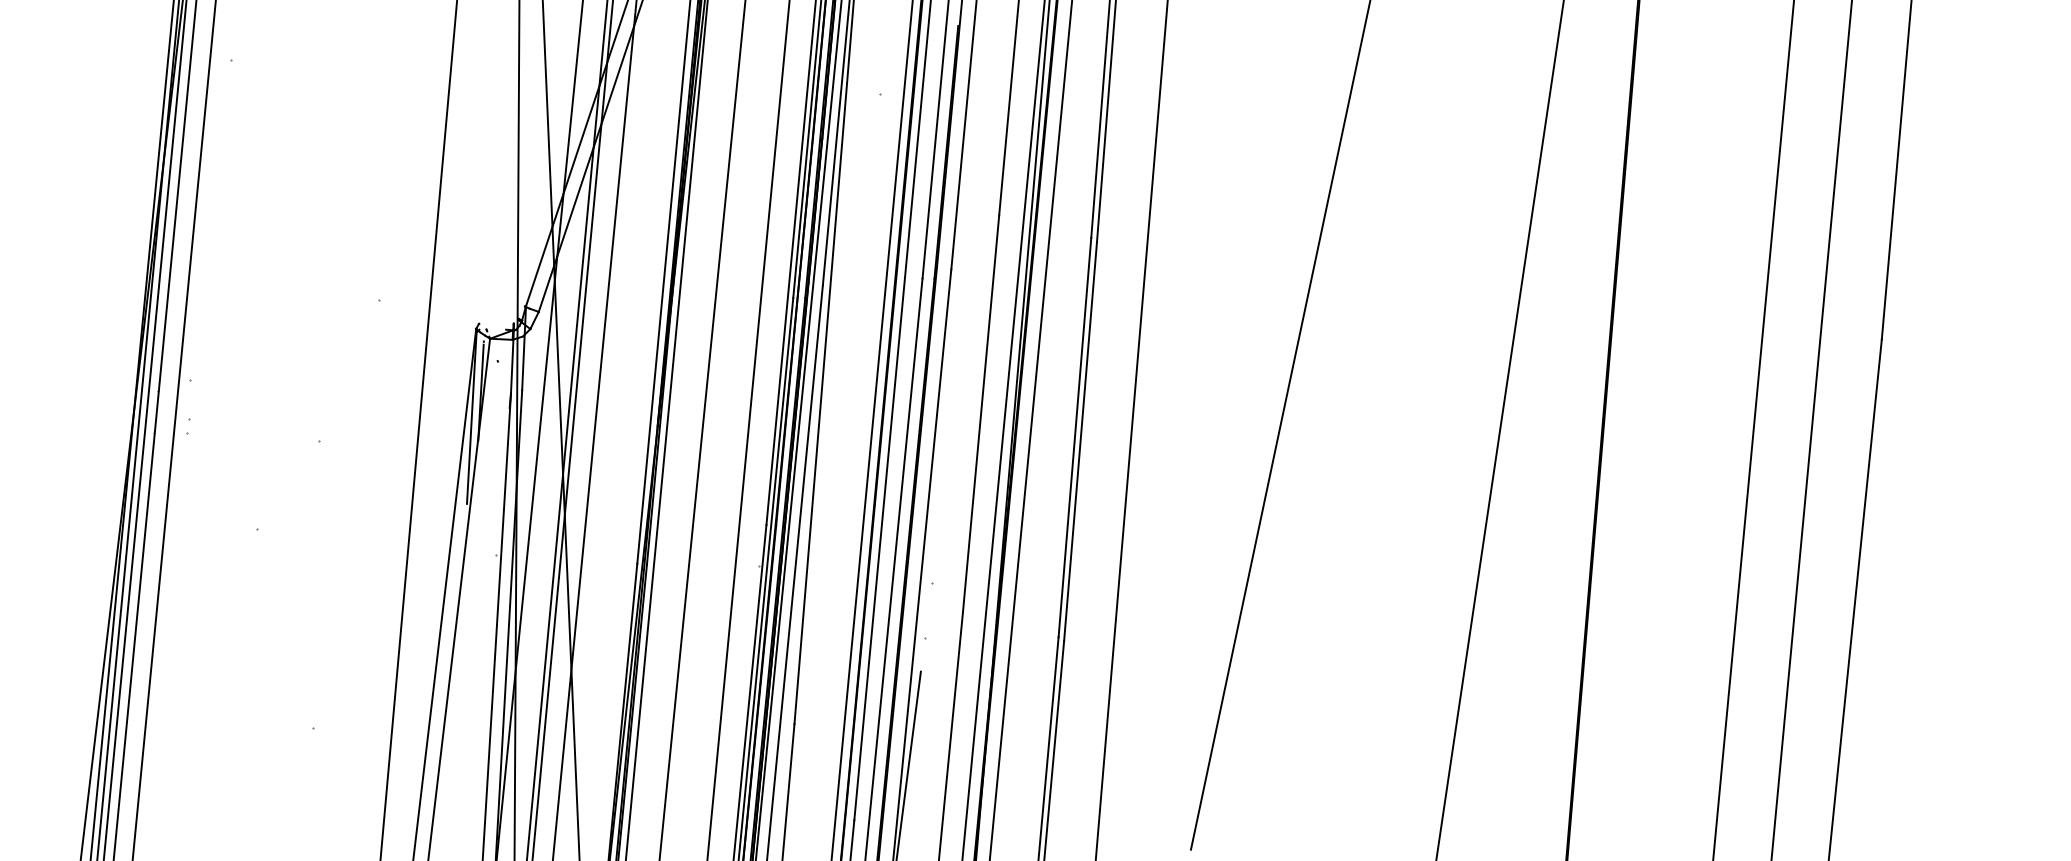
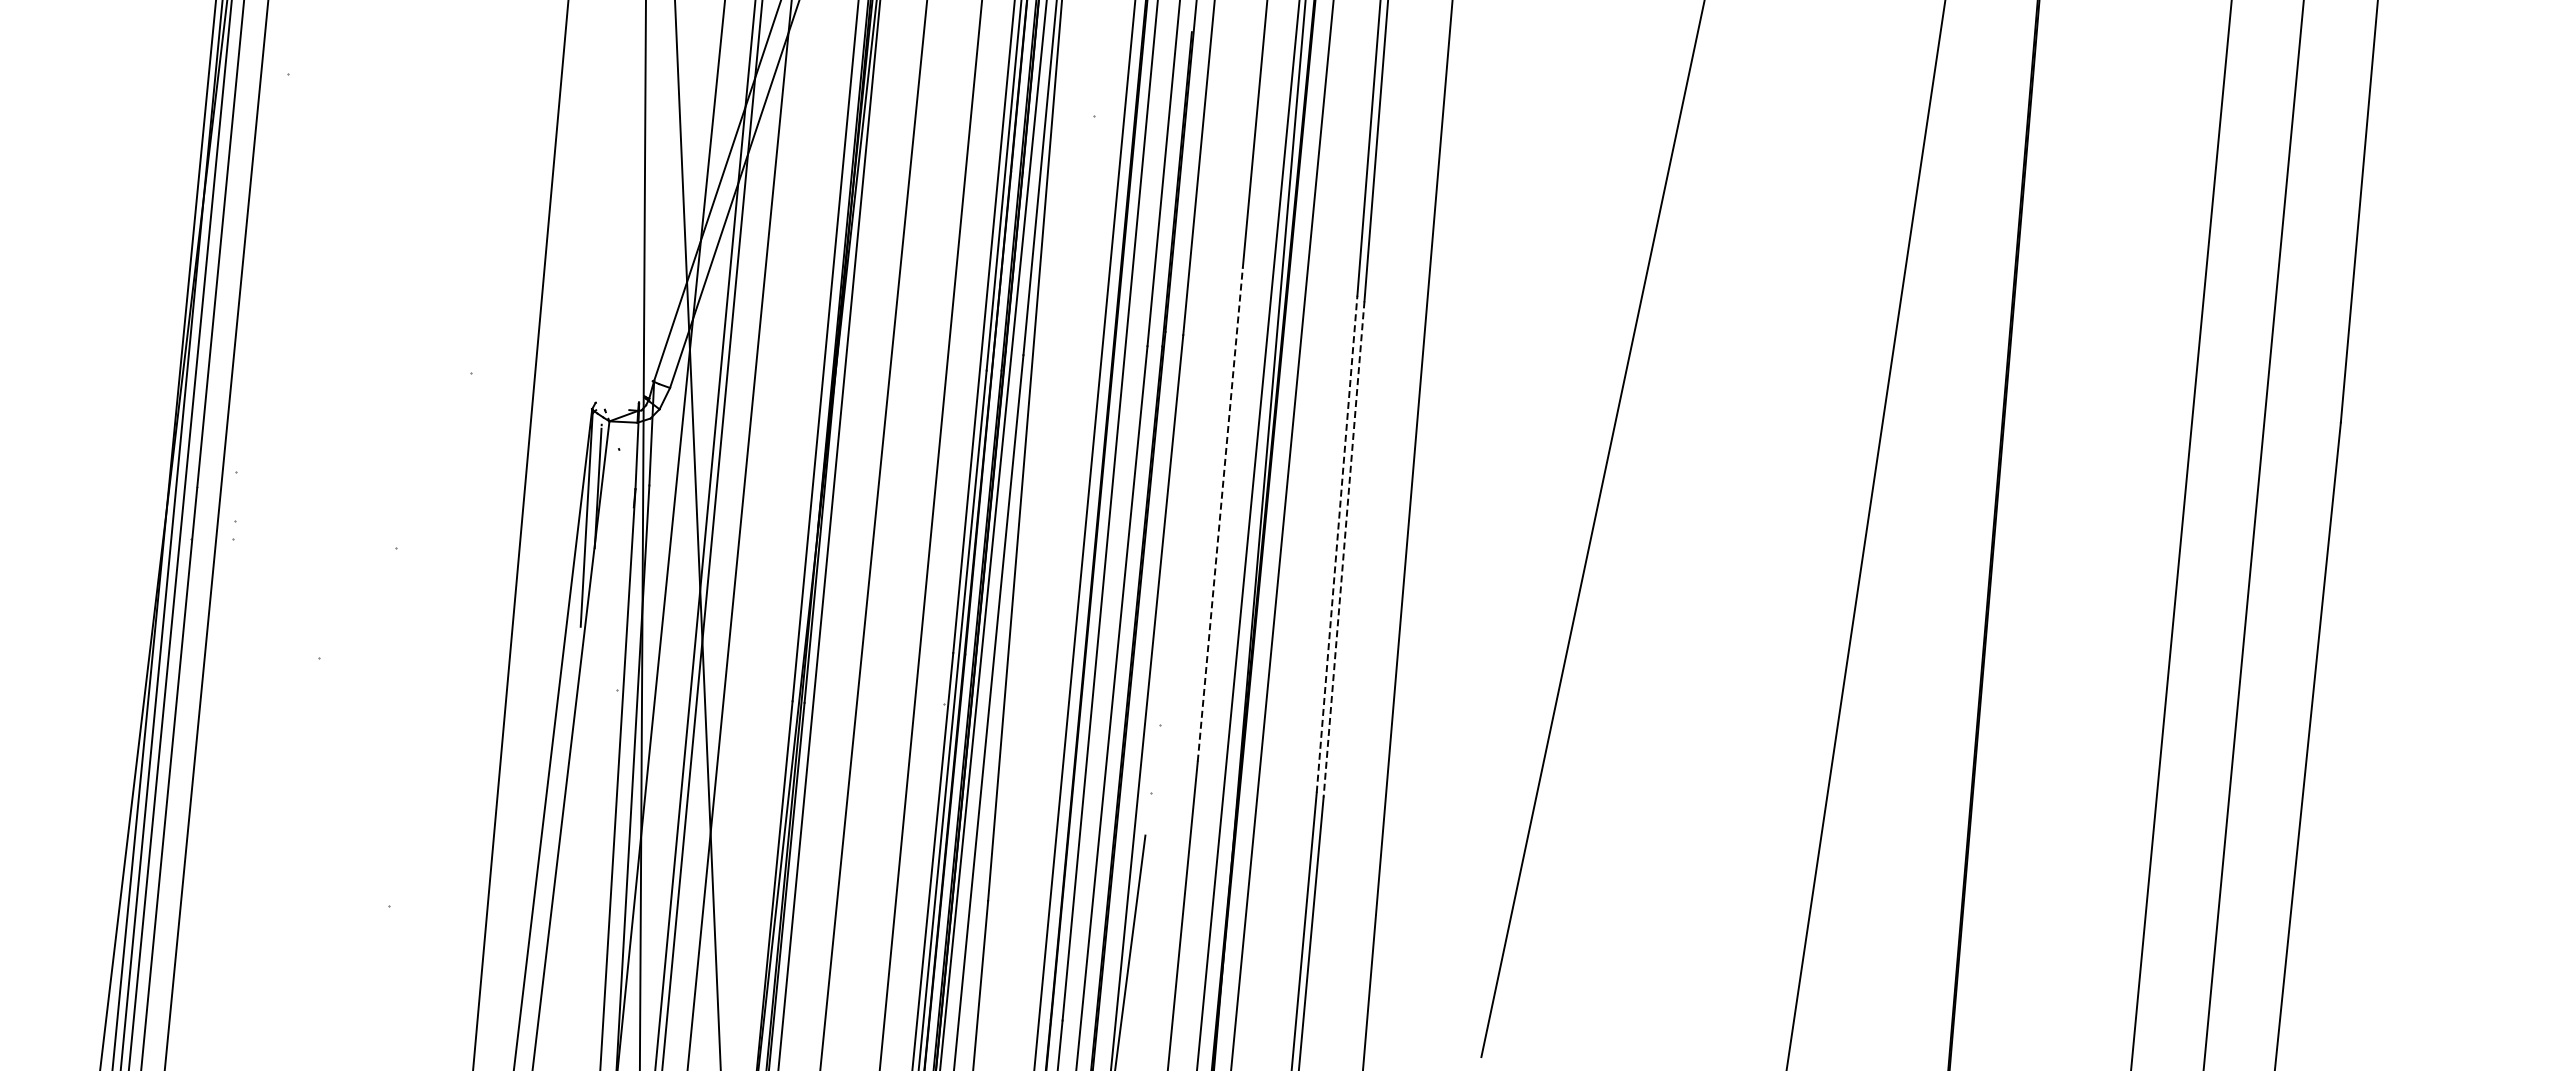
line: (981, 413) -> (1220, 514), solid -> dashed
line: (1075, 436) -> (1337, 543), solid -> dashed
line: (1080, 441) -> (1344, 549), solid -> dashed

